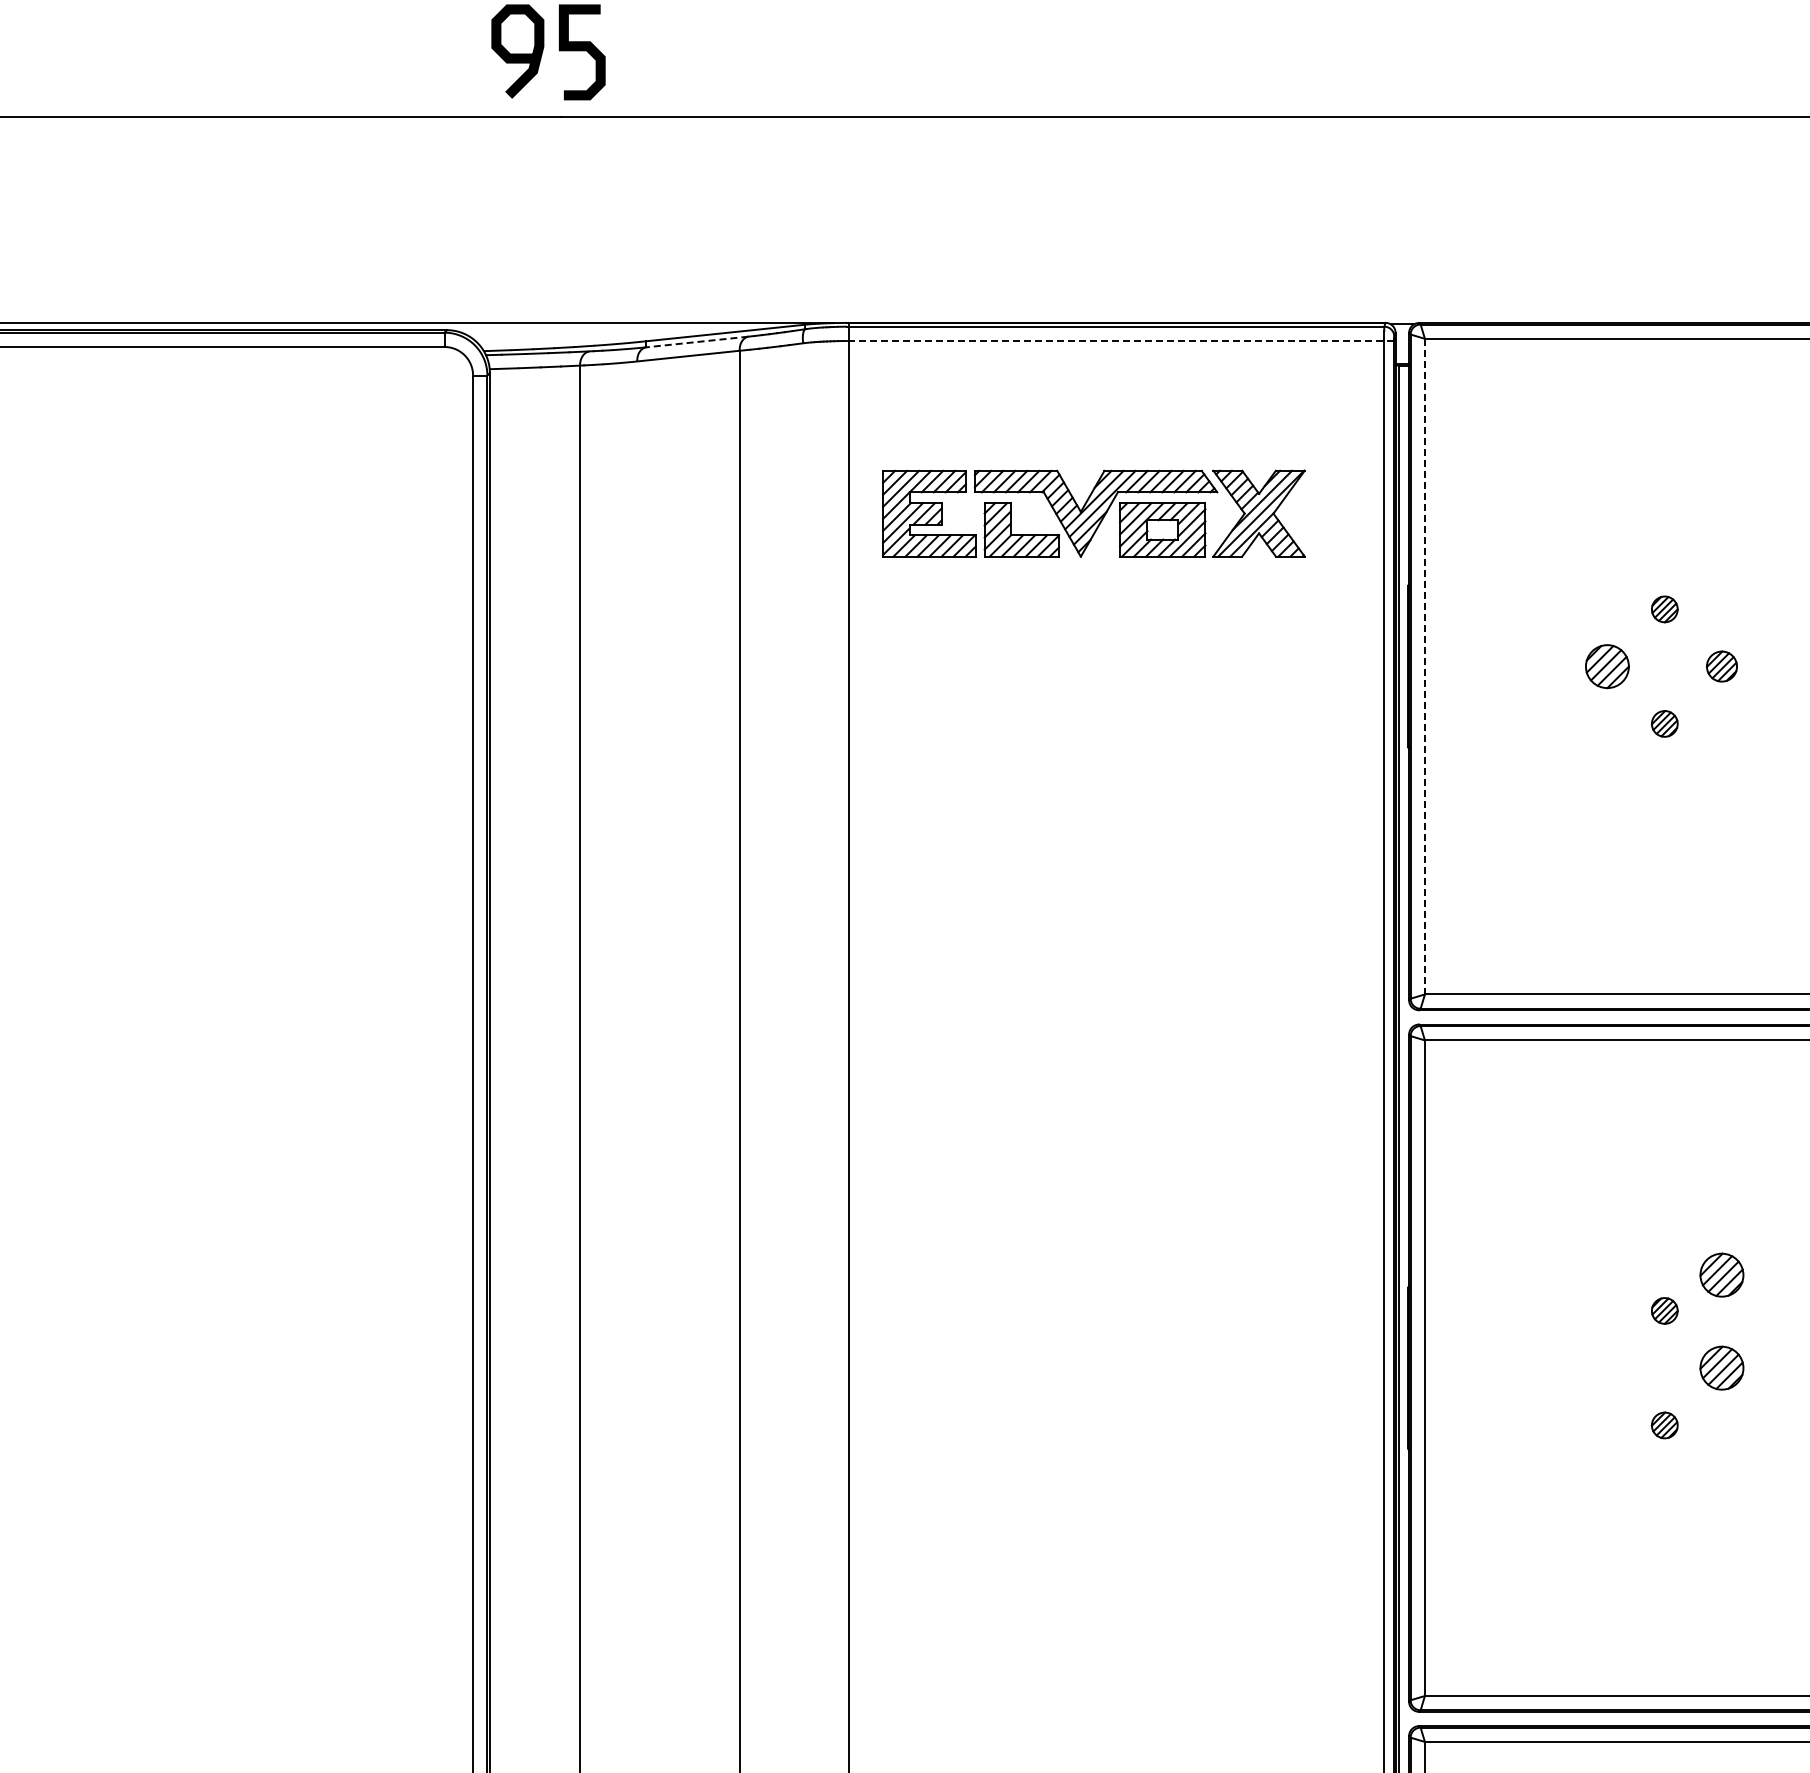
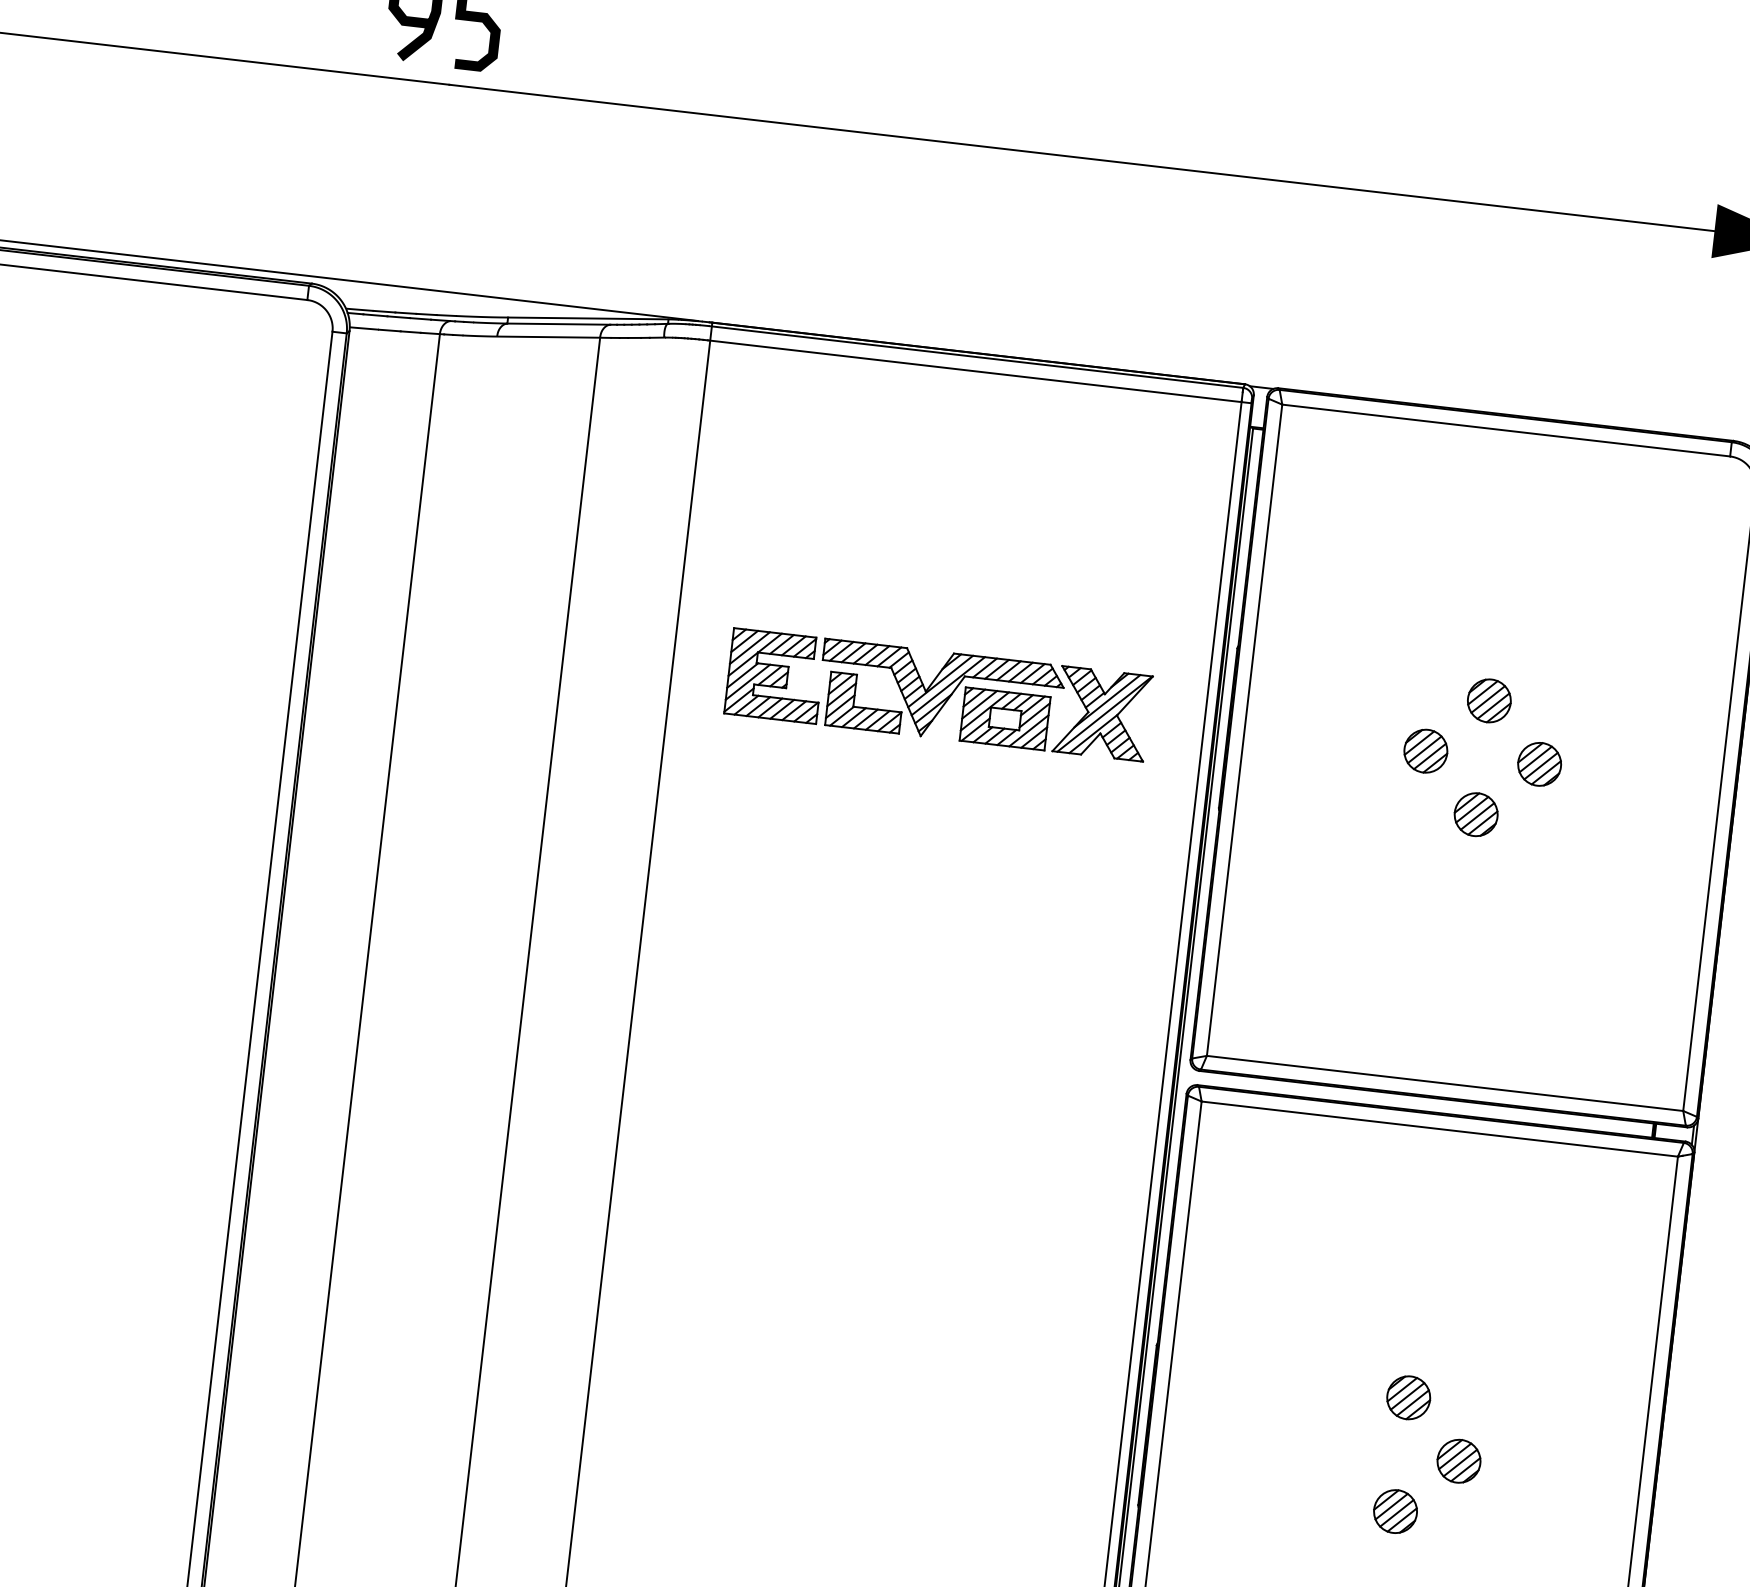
line: (1120, 341) -> (979, 372), dashed -> solid
line: (696, 342) -> (558, 324), dashed -> solid
part: (1093, 513) -> (938, 694), moved
part: (1664, 609) -> (1489, 701), size x1.67
line: (1424, 666) -> (1244, 730), dashed -> solid
part: (1721, 666) -> (1539, 764), size x1.43
part: (1664, 723) -> (1476, 814), size x1.67
part: (1721, 1274) -> (1469, 1368), removed
part: (1664, 1310) -> (1408, 1397), size x1.67
part: (1664, 1425) -> (1395, 1511), size x1.67

